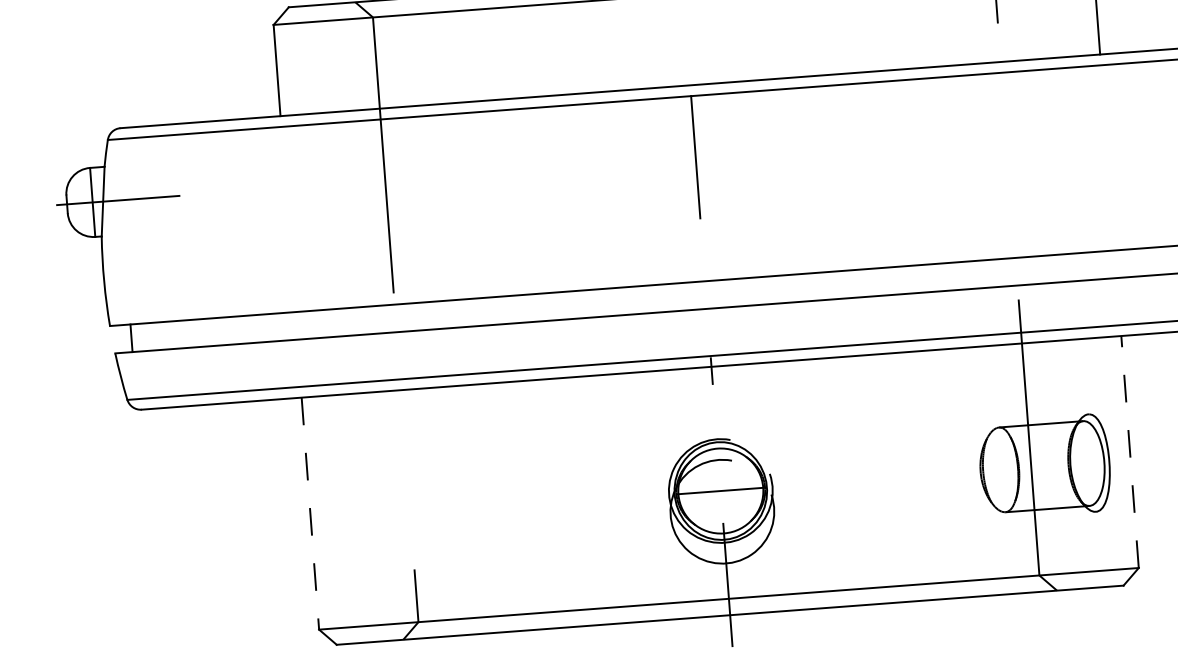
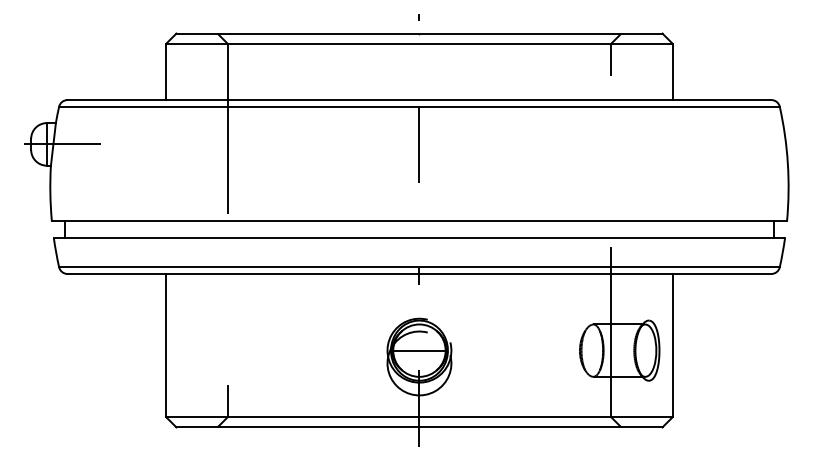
line: (1129, 451) -> (672, 345), dashed -> solid
line: (310, 513) -> (166, 345), dashed -> solid

